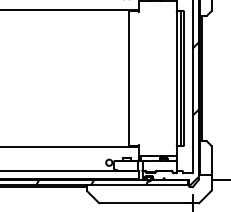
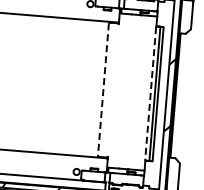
line: (129, 78) -> (103, 89), solid -> dashed
line: (176, 78) -> (150, 93), solid -> dashed

